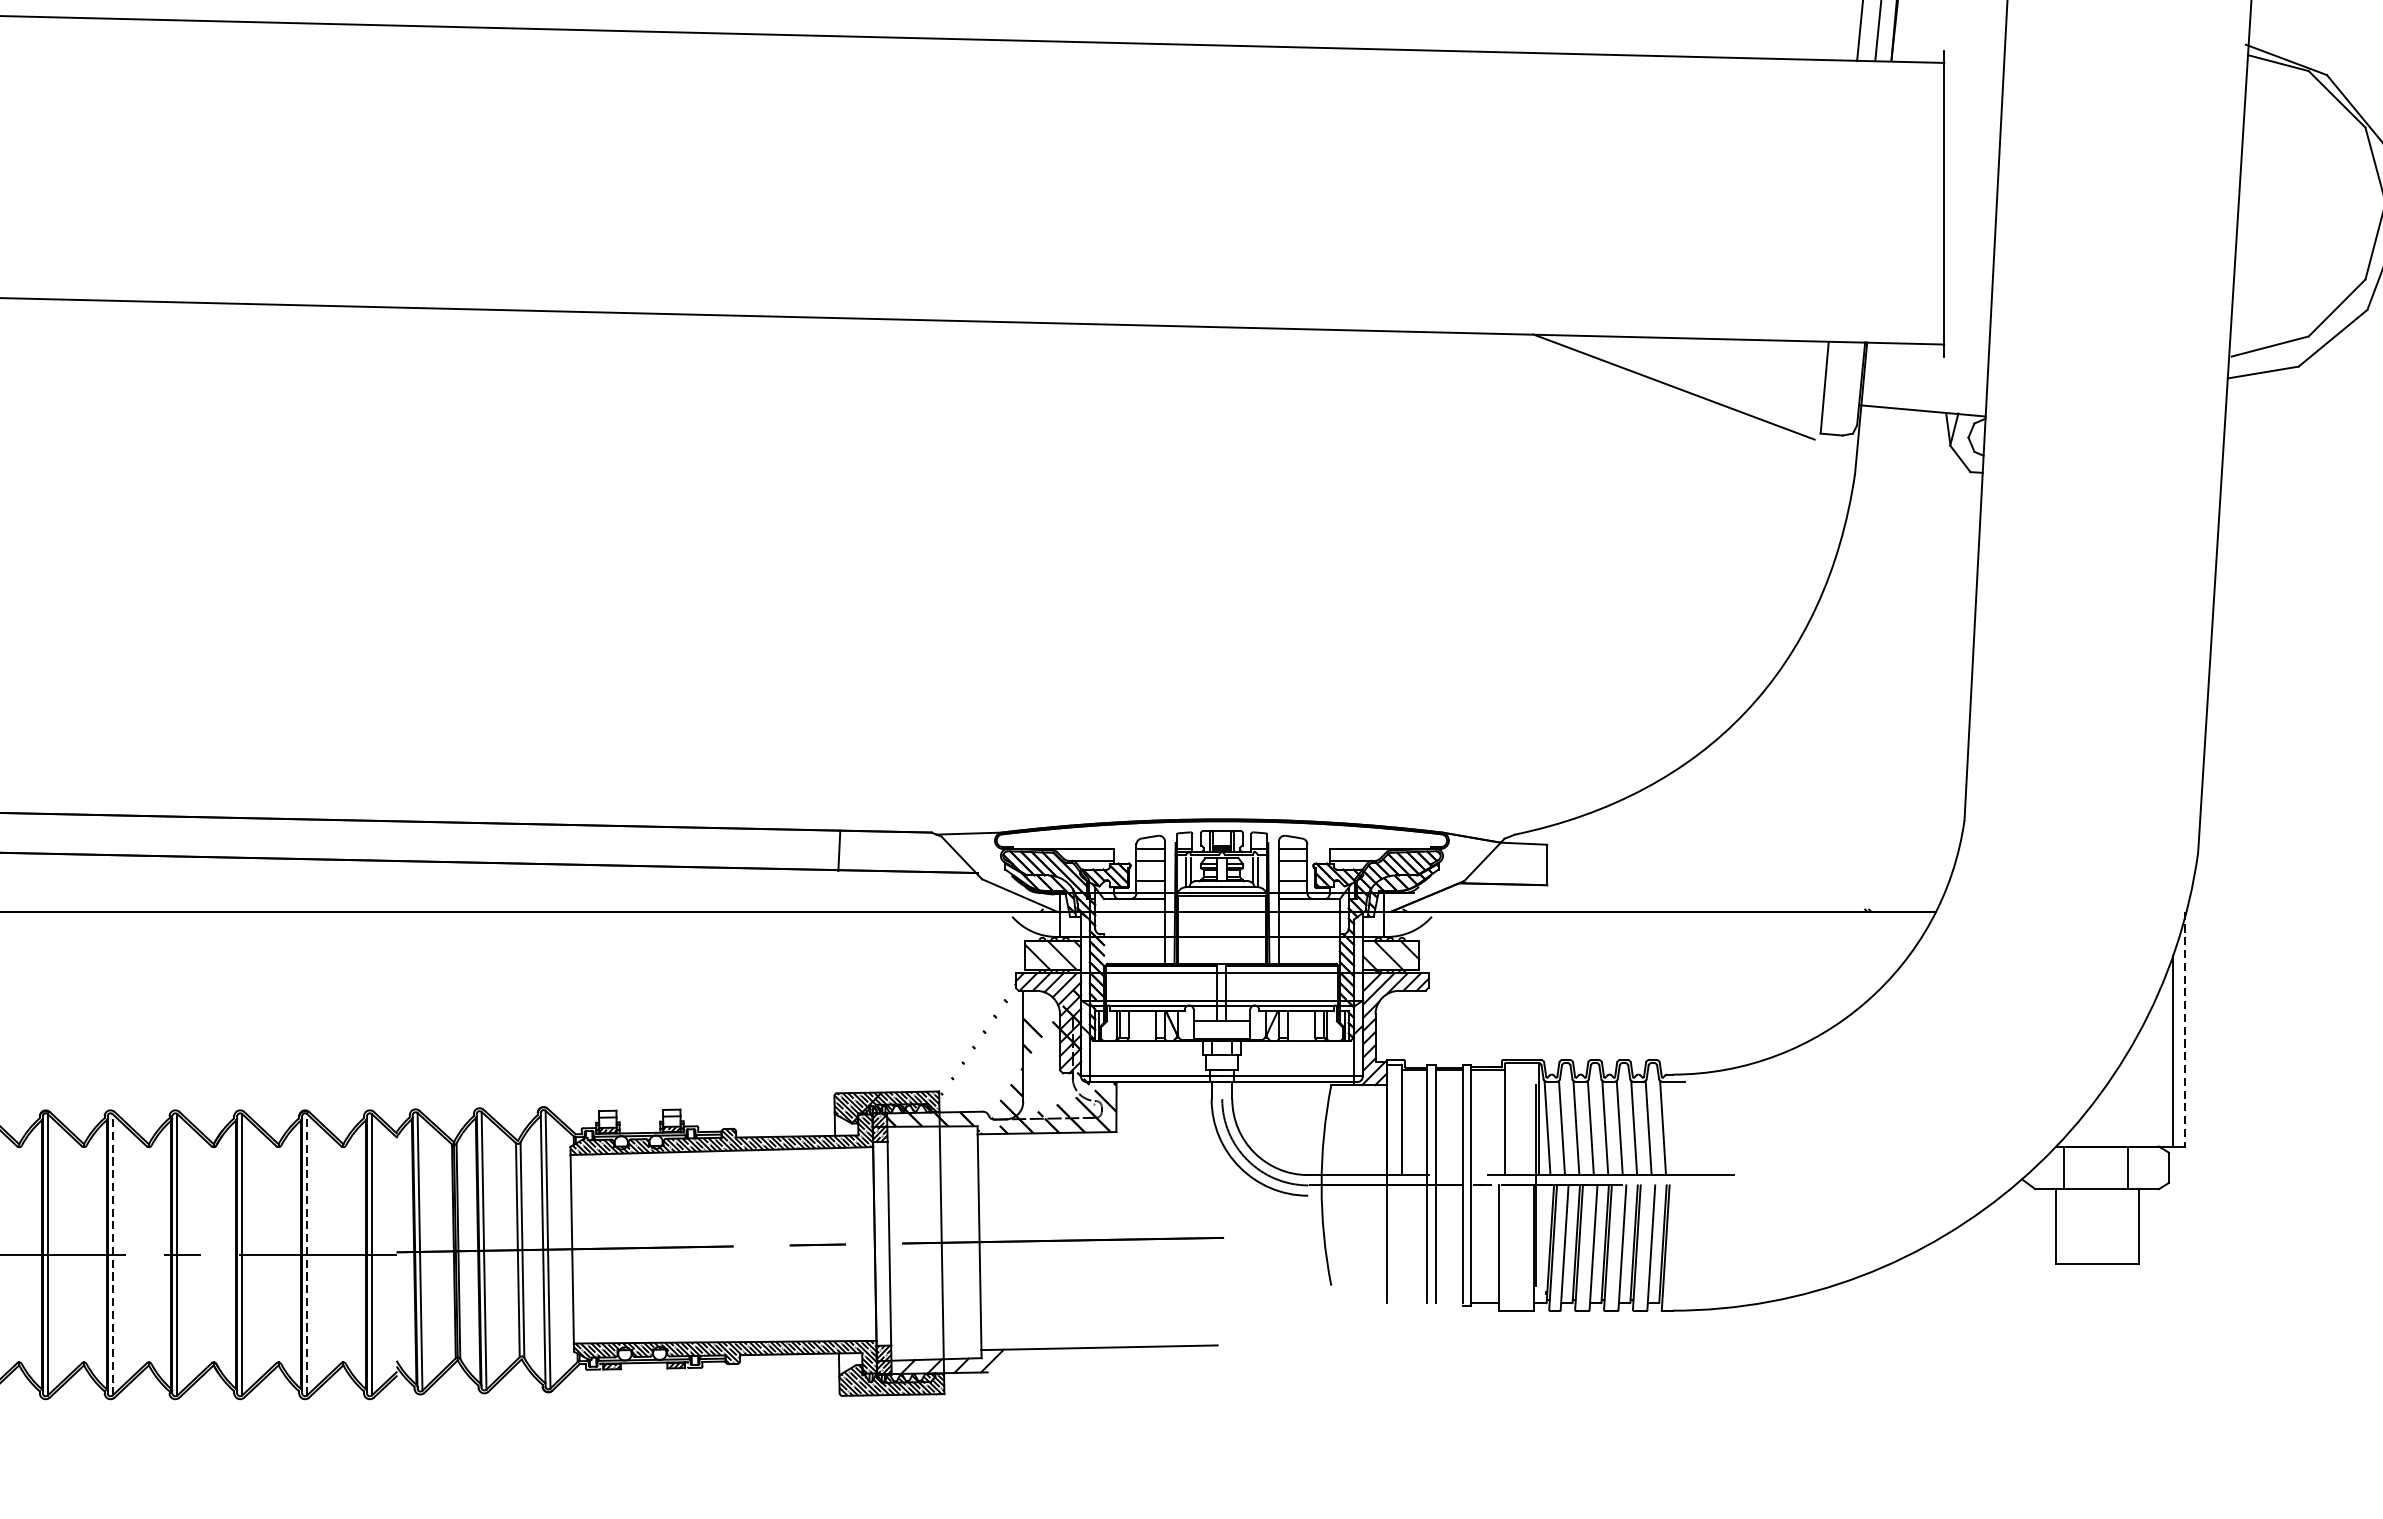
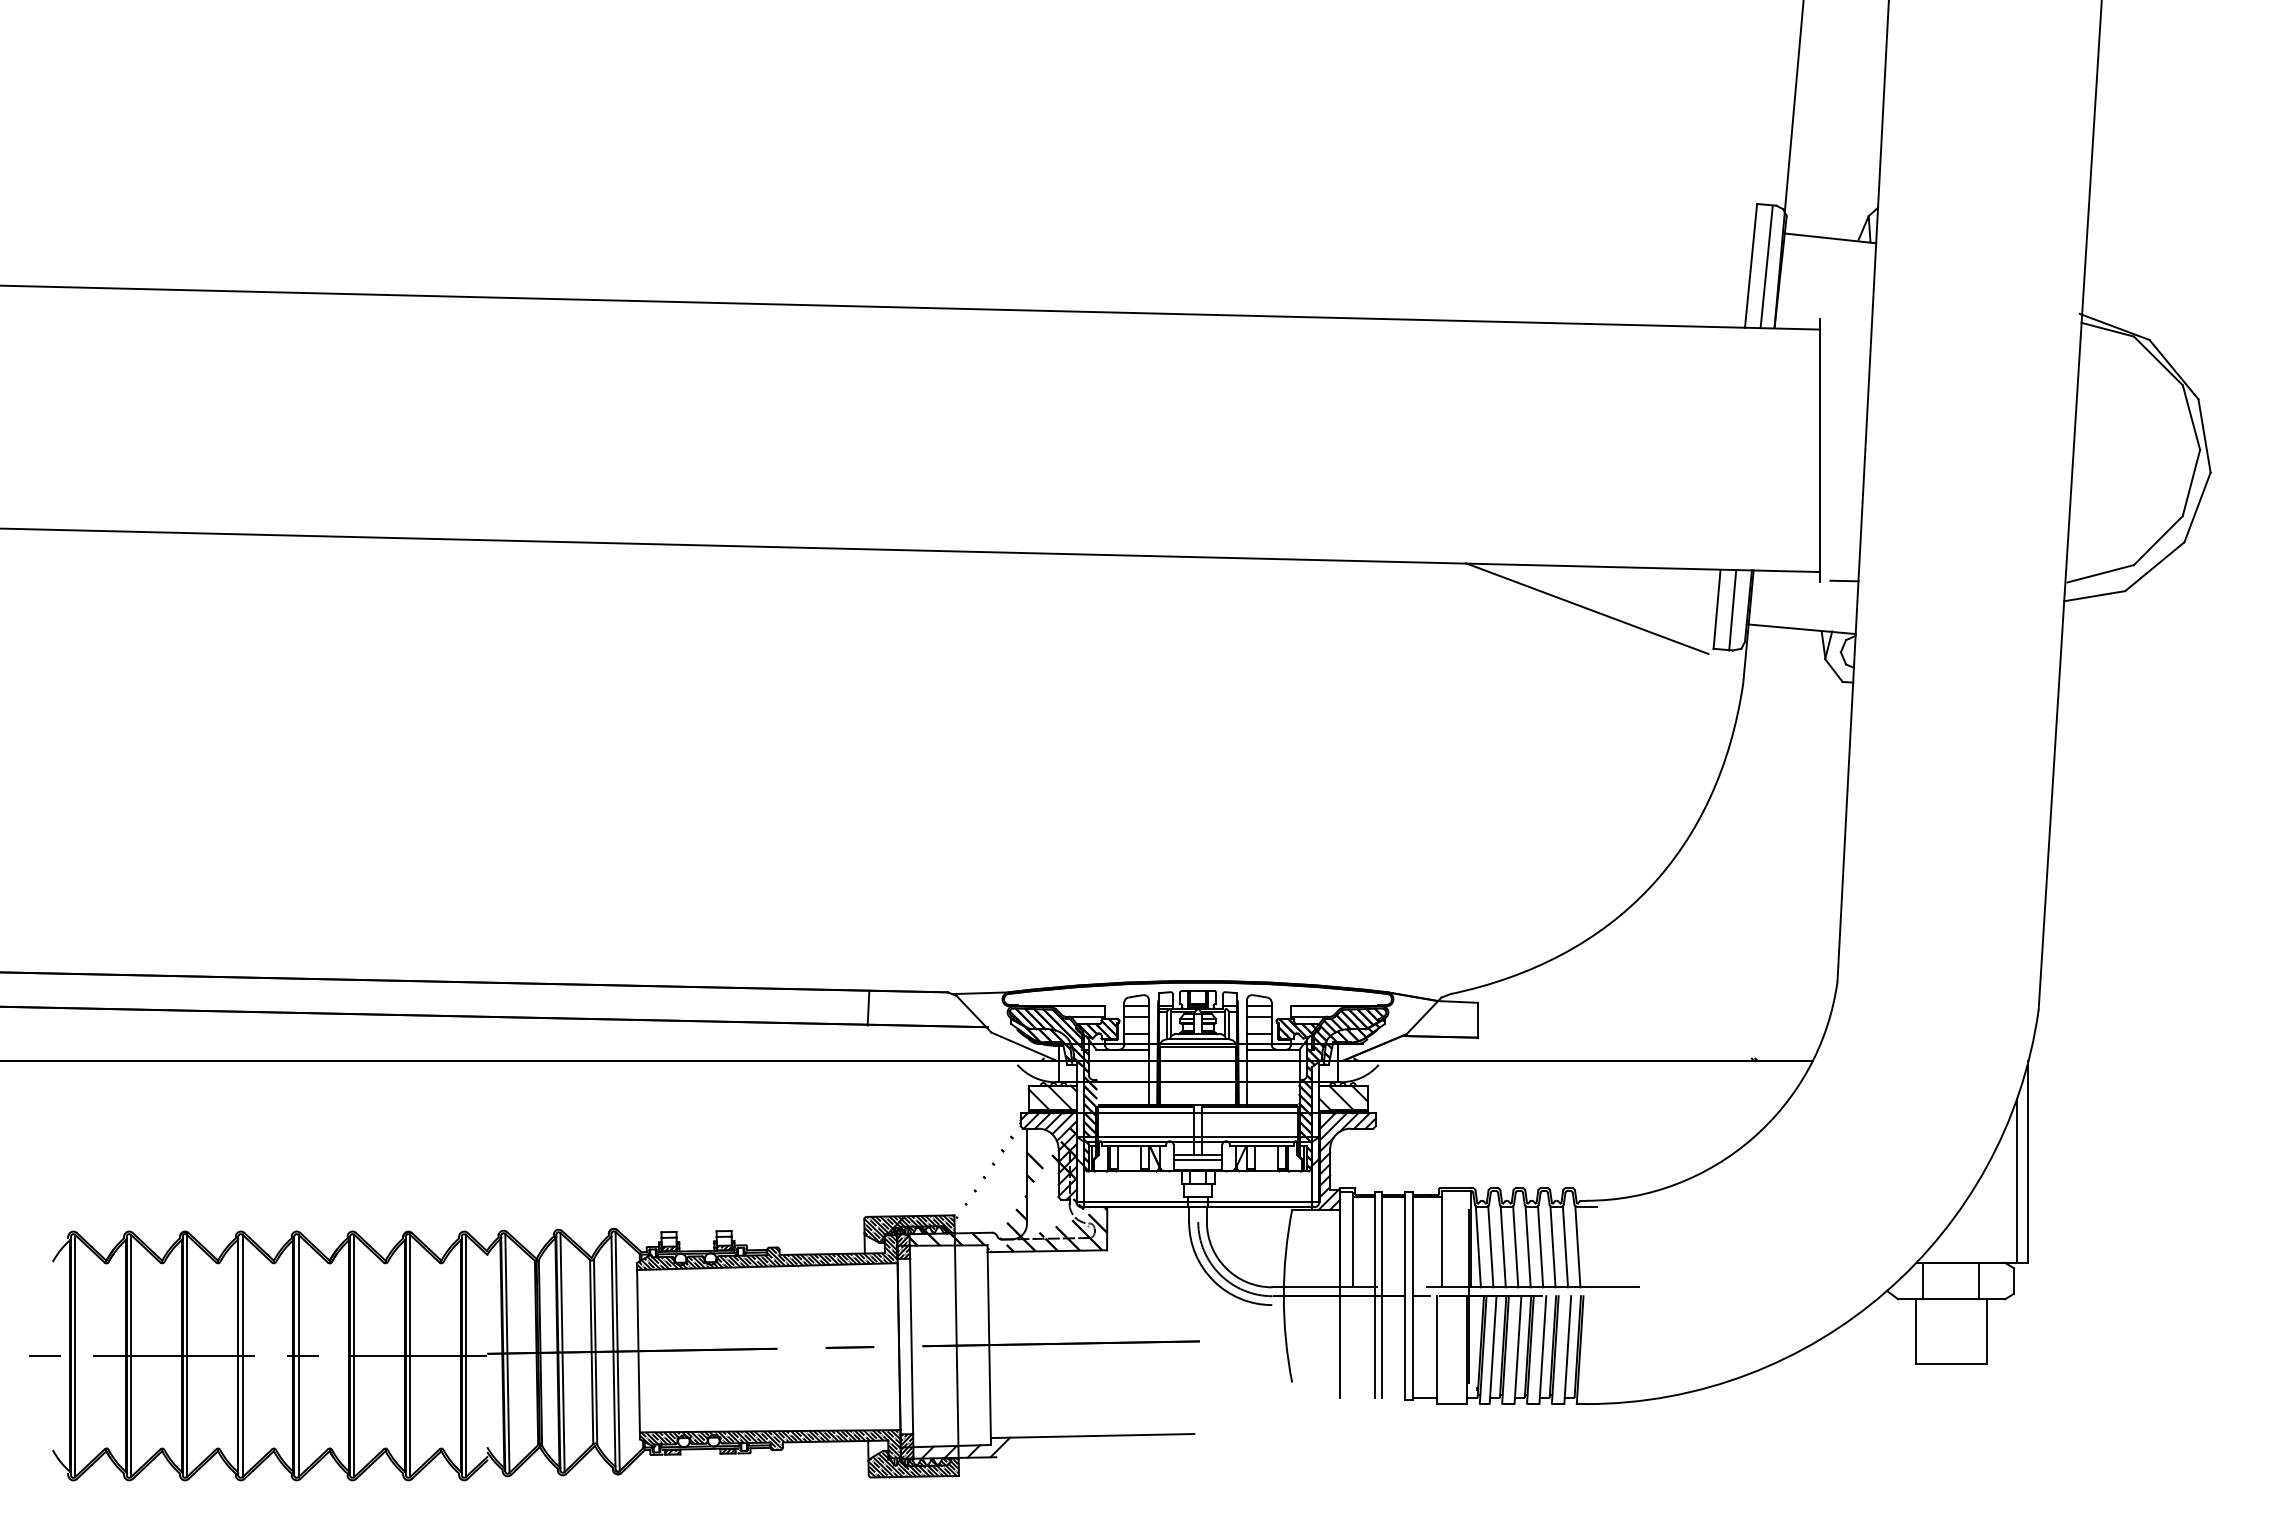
line: (1972, 354) -> (1844, 580), added
line: (1842, 389) -> (1732, 610), added
line: (1221, 1027) -> (1197, 1160), added
line: (2185, 1030) -> (2027, 1162), dashed -> solid
line: (112, 1254) -> (242, 1355), dashed -> solid
line: (307, 1254) -> (410, 1355), dashed -> solid

